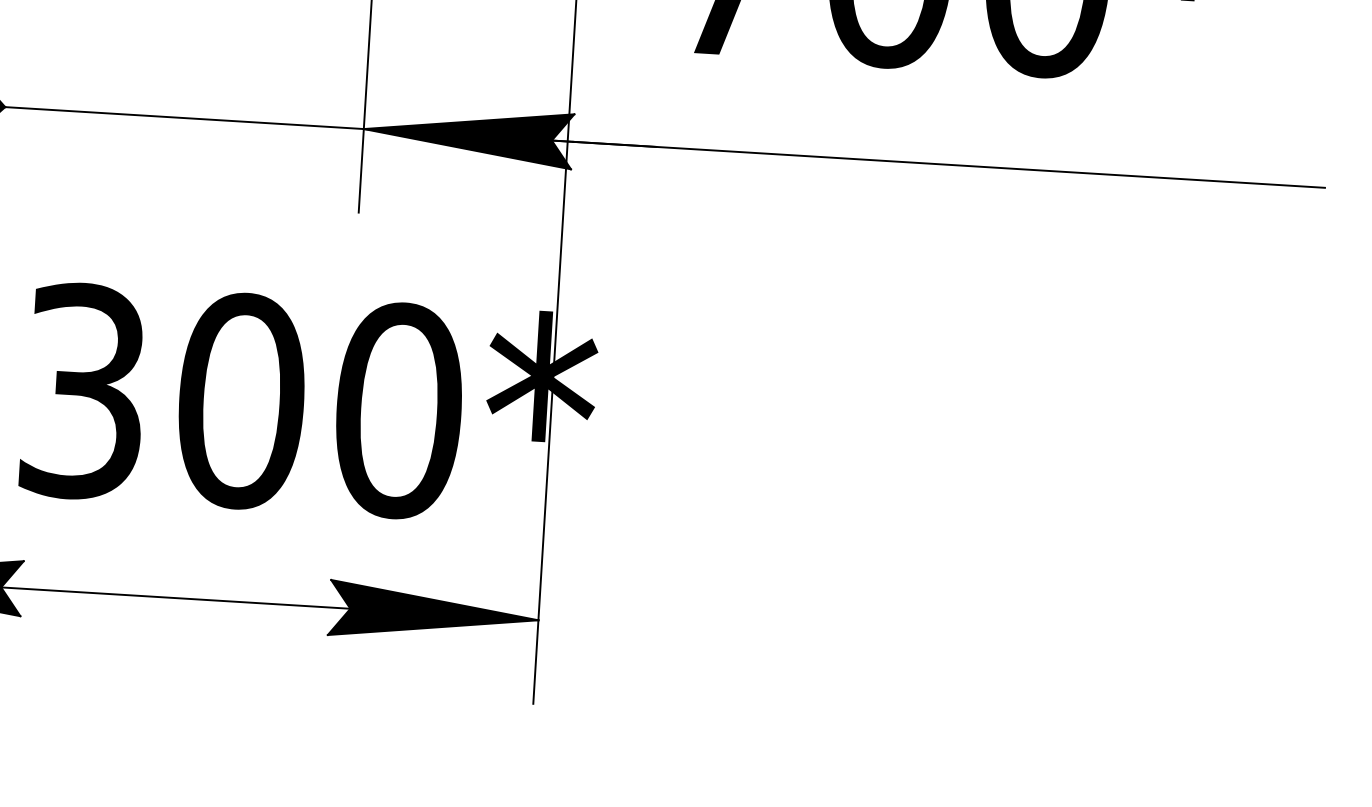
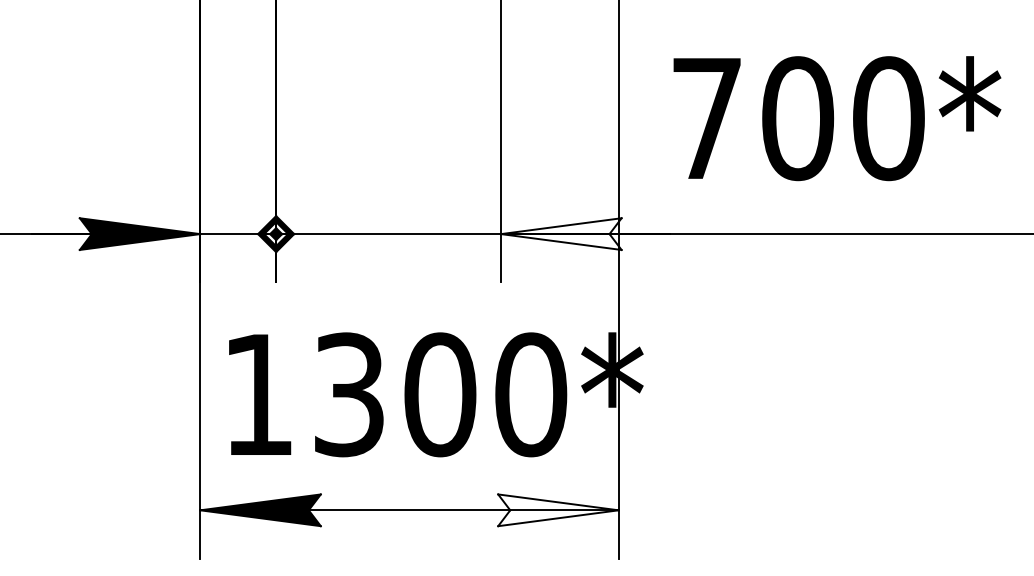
fill: (468, 134) -> (561, 233), removed
fill: (434, 614) -> (558, 510), removed

